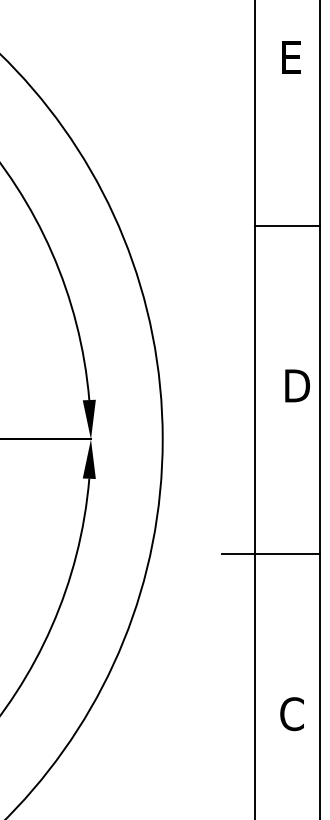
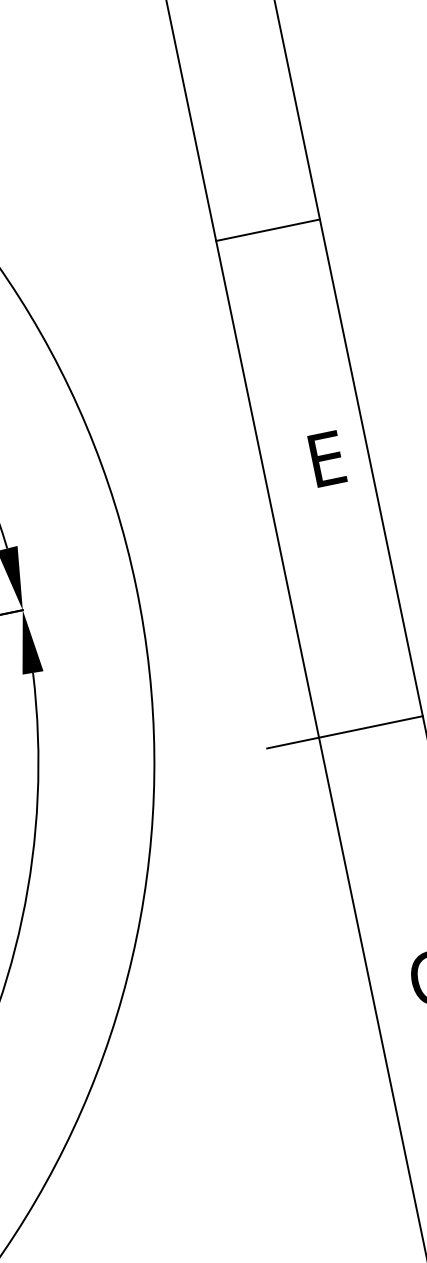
line: (287, 225) -> (268, 229), moved
text: (297, 385) -> (331, 457), D -> E

